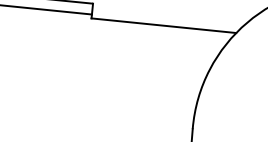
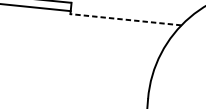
line: (163, 25) -> (125, 19), solid -> dashed

